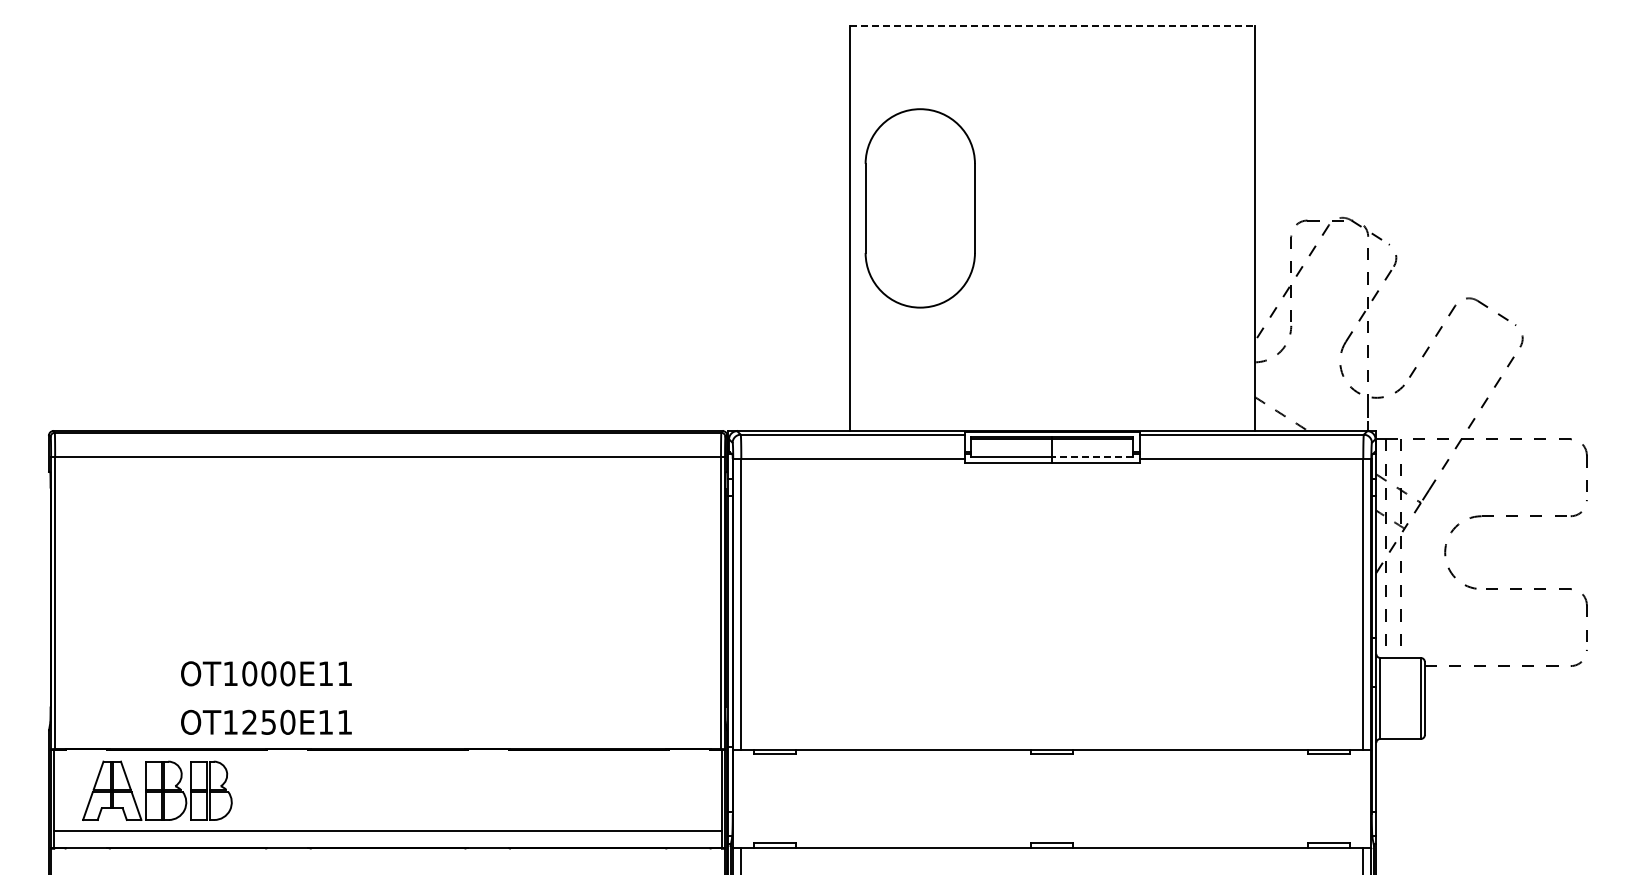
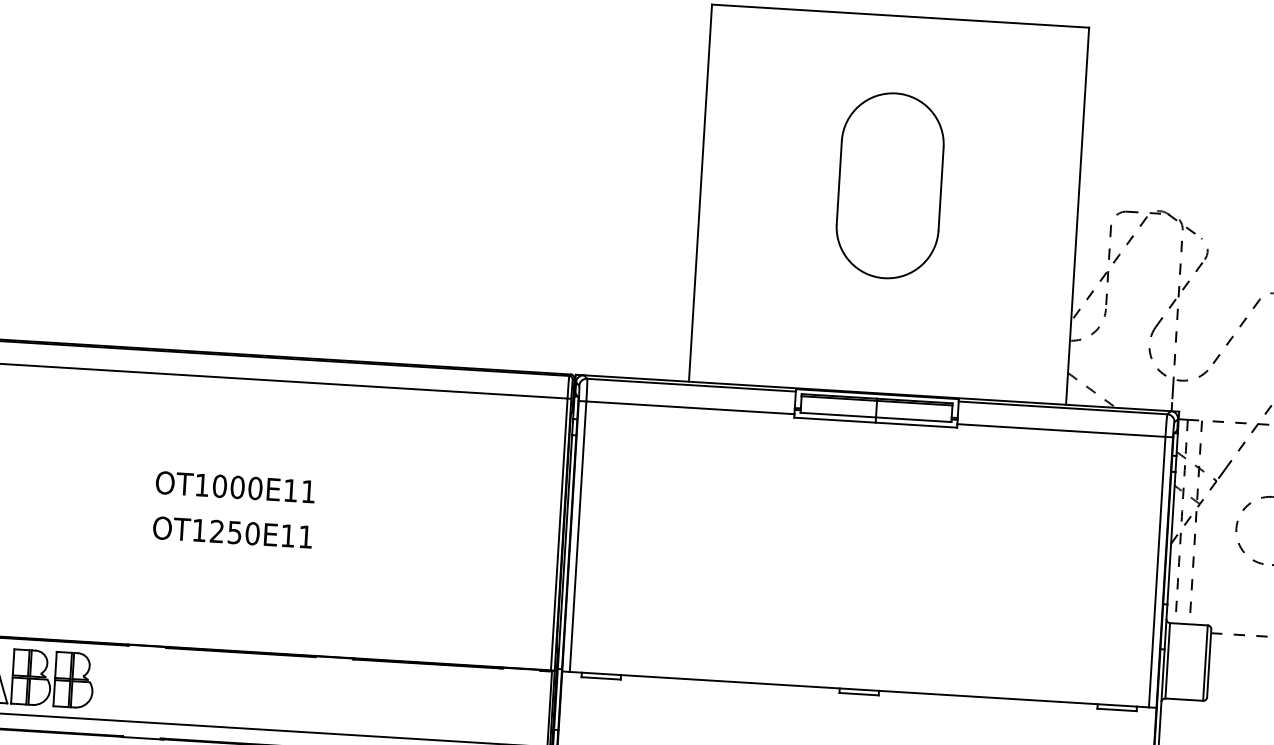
line: (1052, 26) -> (900, 16), dashed -> solid
part: (919, 208) -> (889, 185), moved
line: (1092, 457) -> (913, 420), dashed -> solid
text: (266, 697) -> (234, 509), moved

